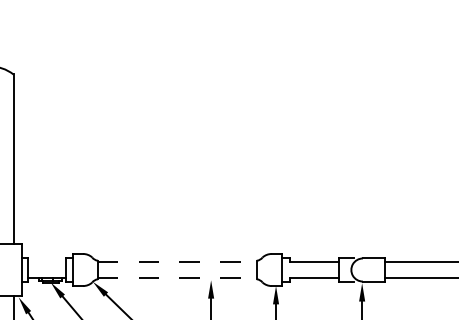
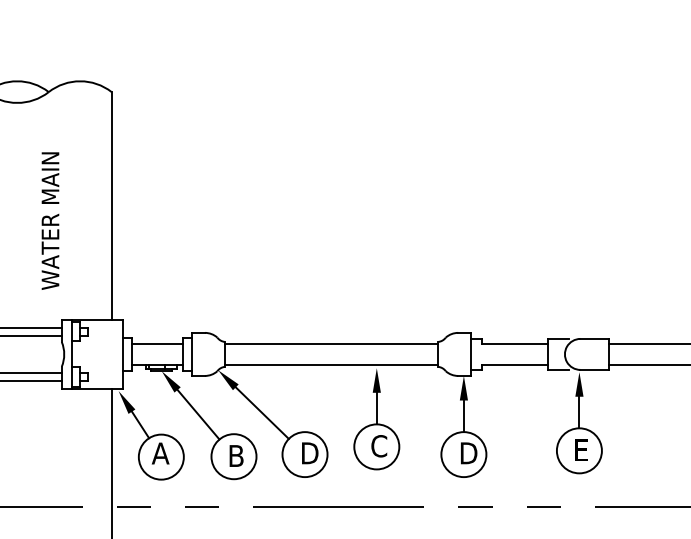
line: (46, 261) -> (156, 343), added
line: (177, 261) -> (331, 343), dashed -> solid
line: (177, 277) -> (331, 364), dashed -> solid

